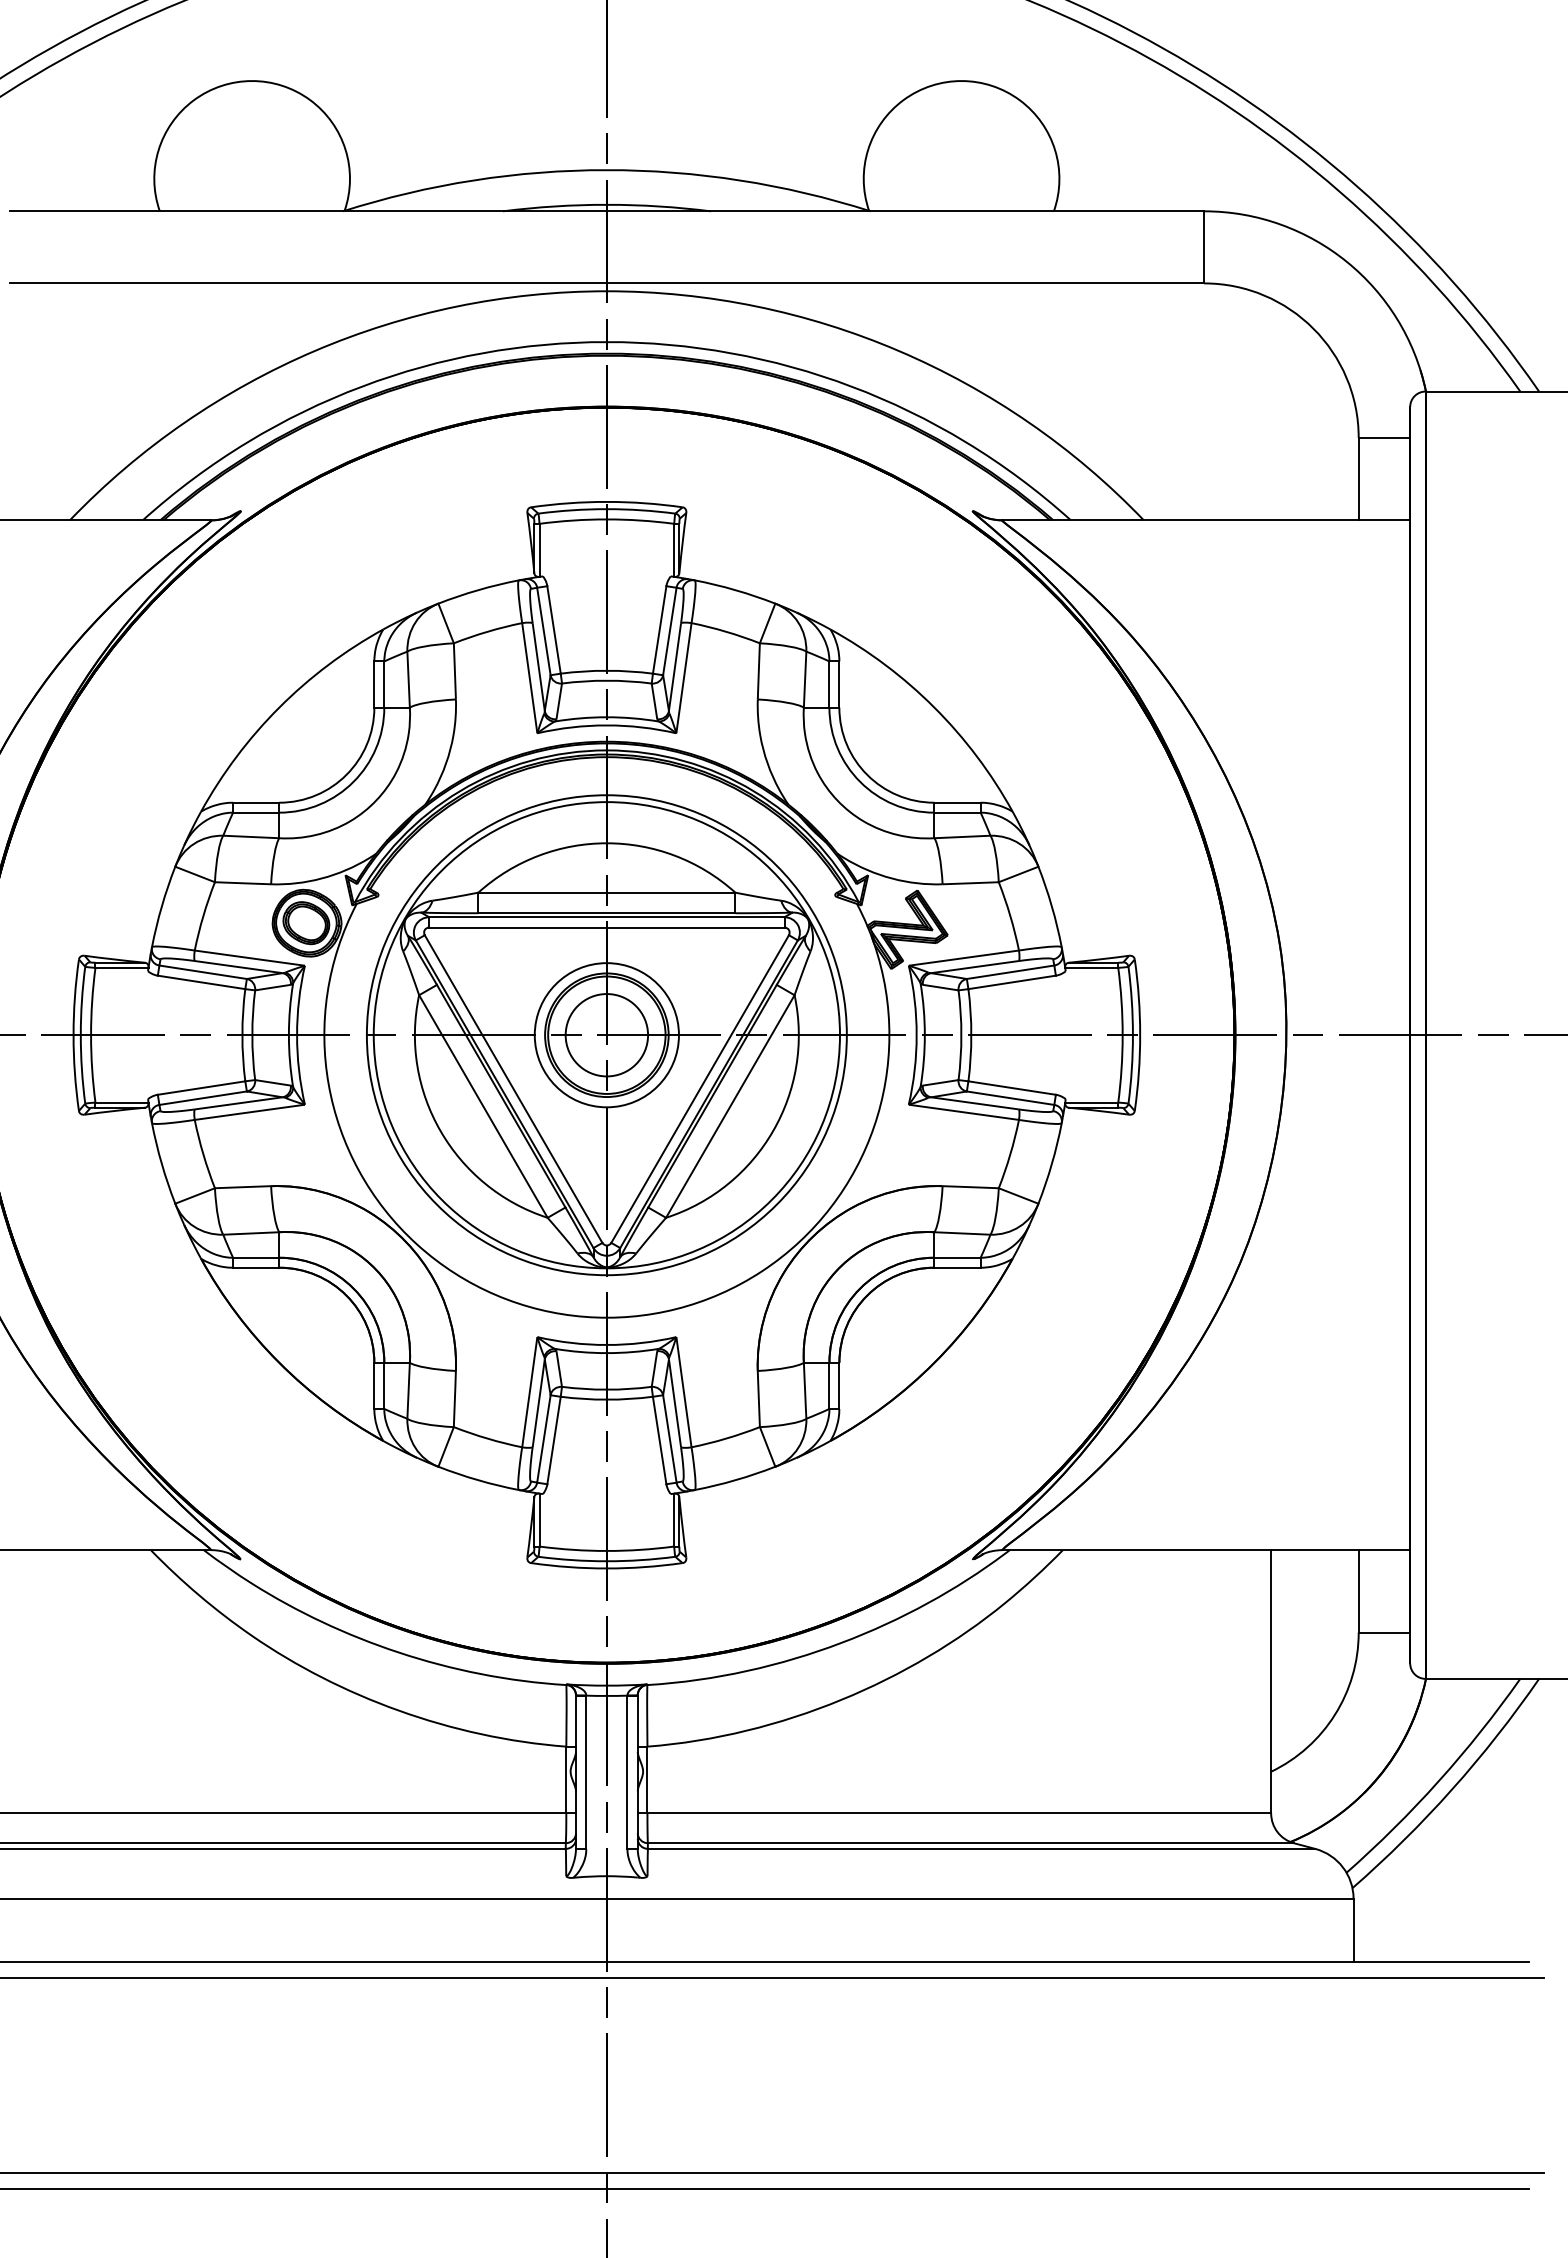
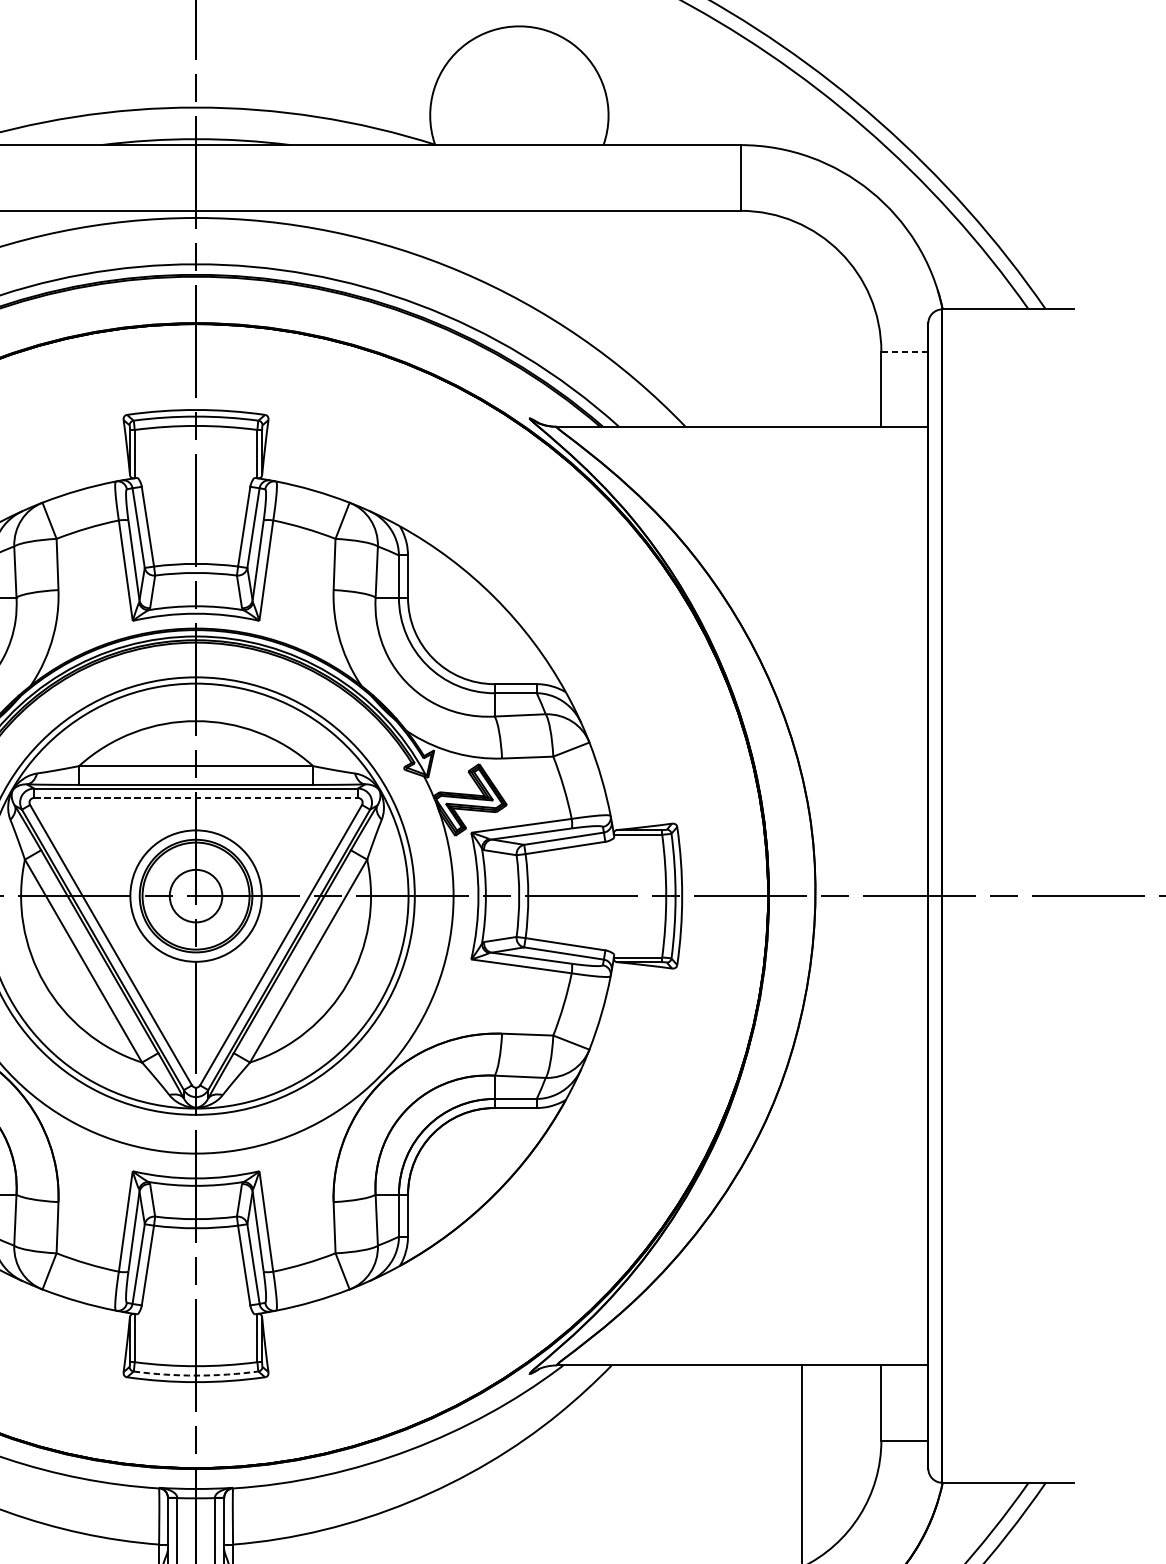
line: (1384, 437) -> (904, 351), solid -> dashed
line: (606, 927) -> (195, 797), solid -> dashed
circle: (606, 1035) -> (195, 896), size x0.7
arc: (606, 1561) -> (195, 1375), solid -> dashed

